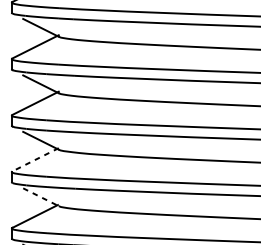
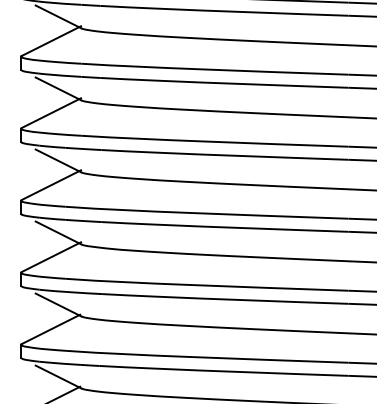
line: (35, 160) -> (51, 257), dashed -> solid
line: (41, 197) -> (58, 305), dashed -> solid

